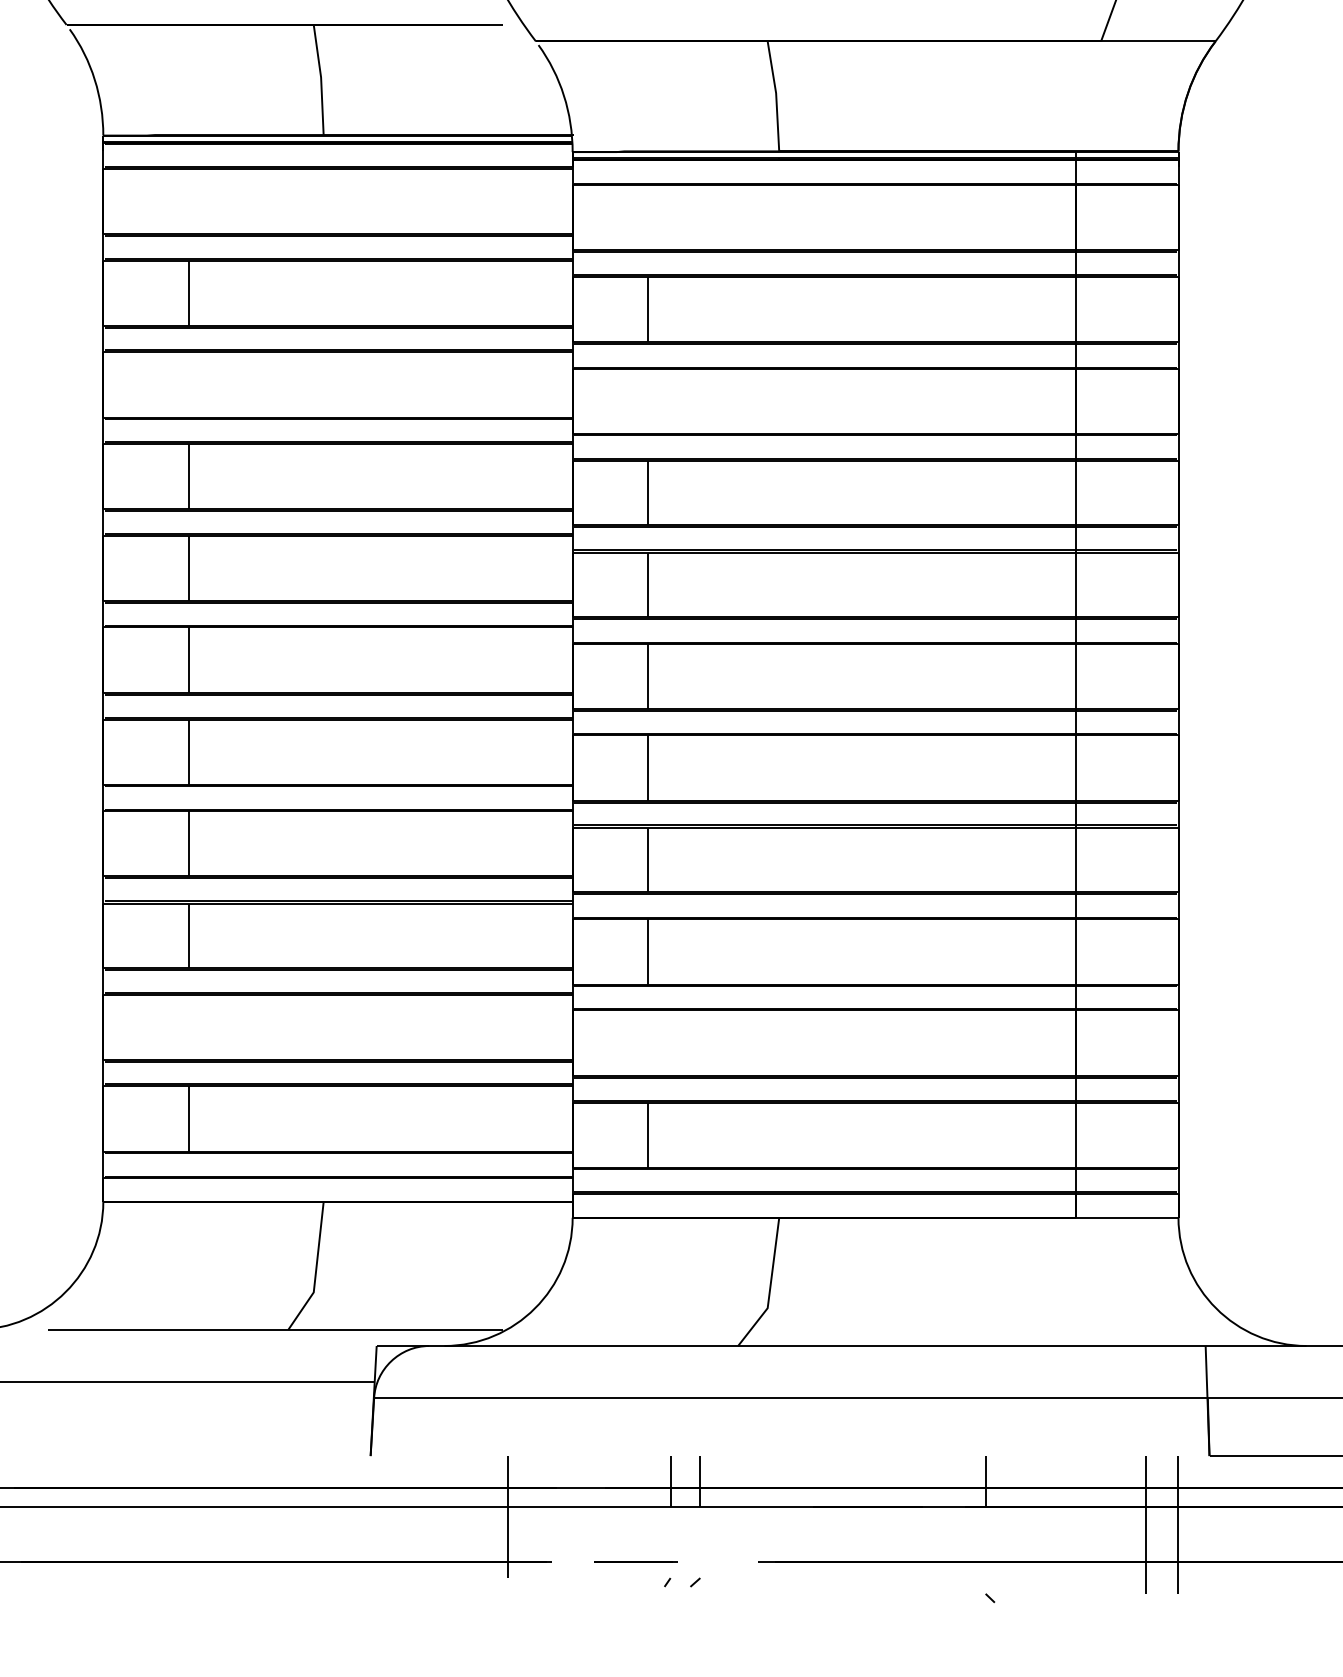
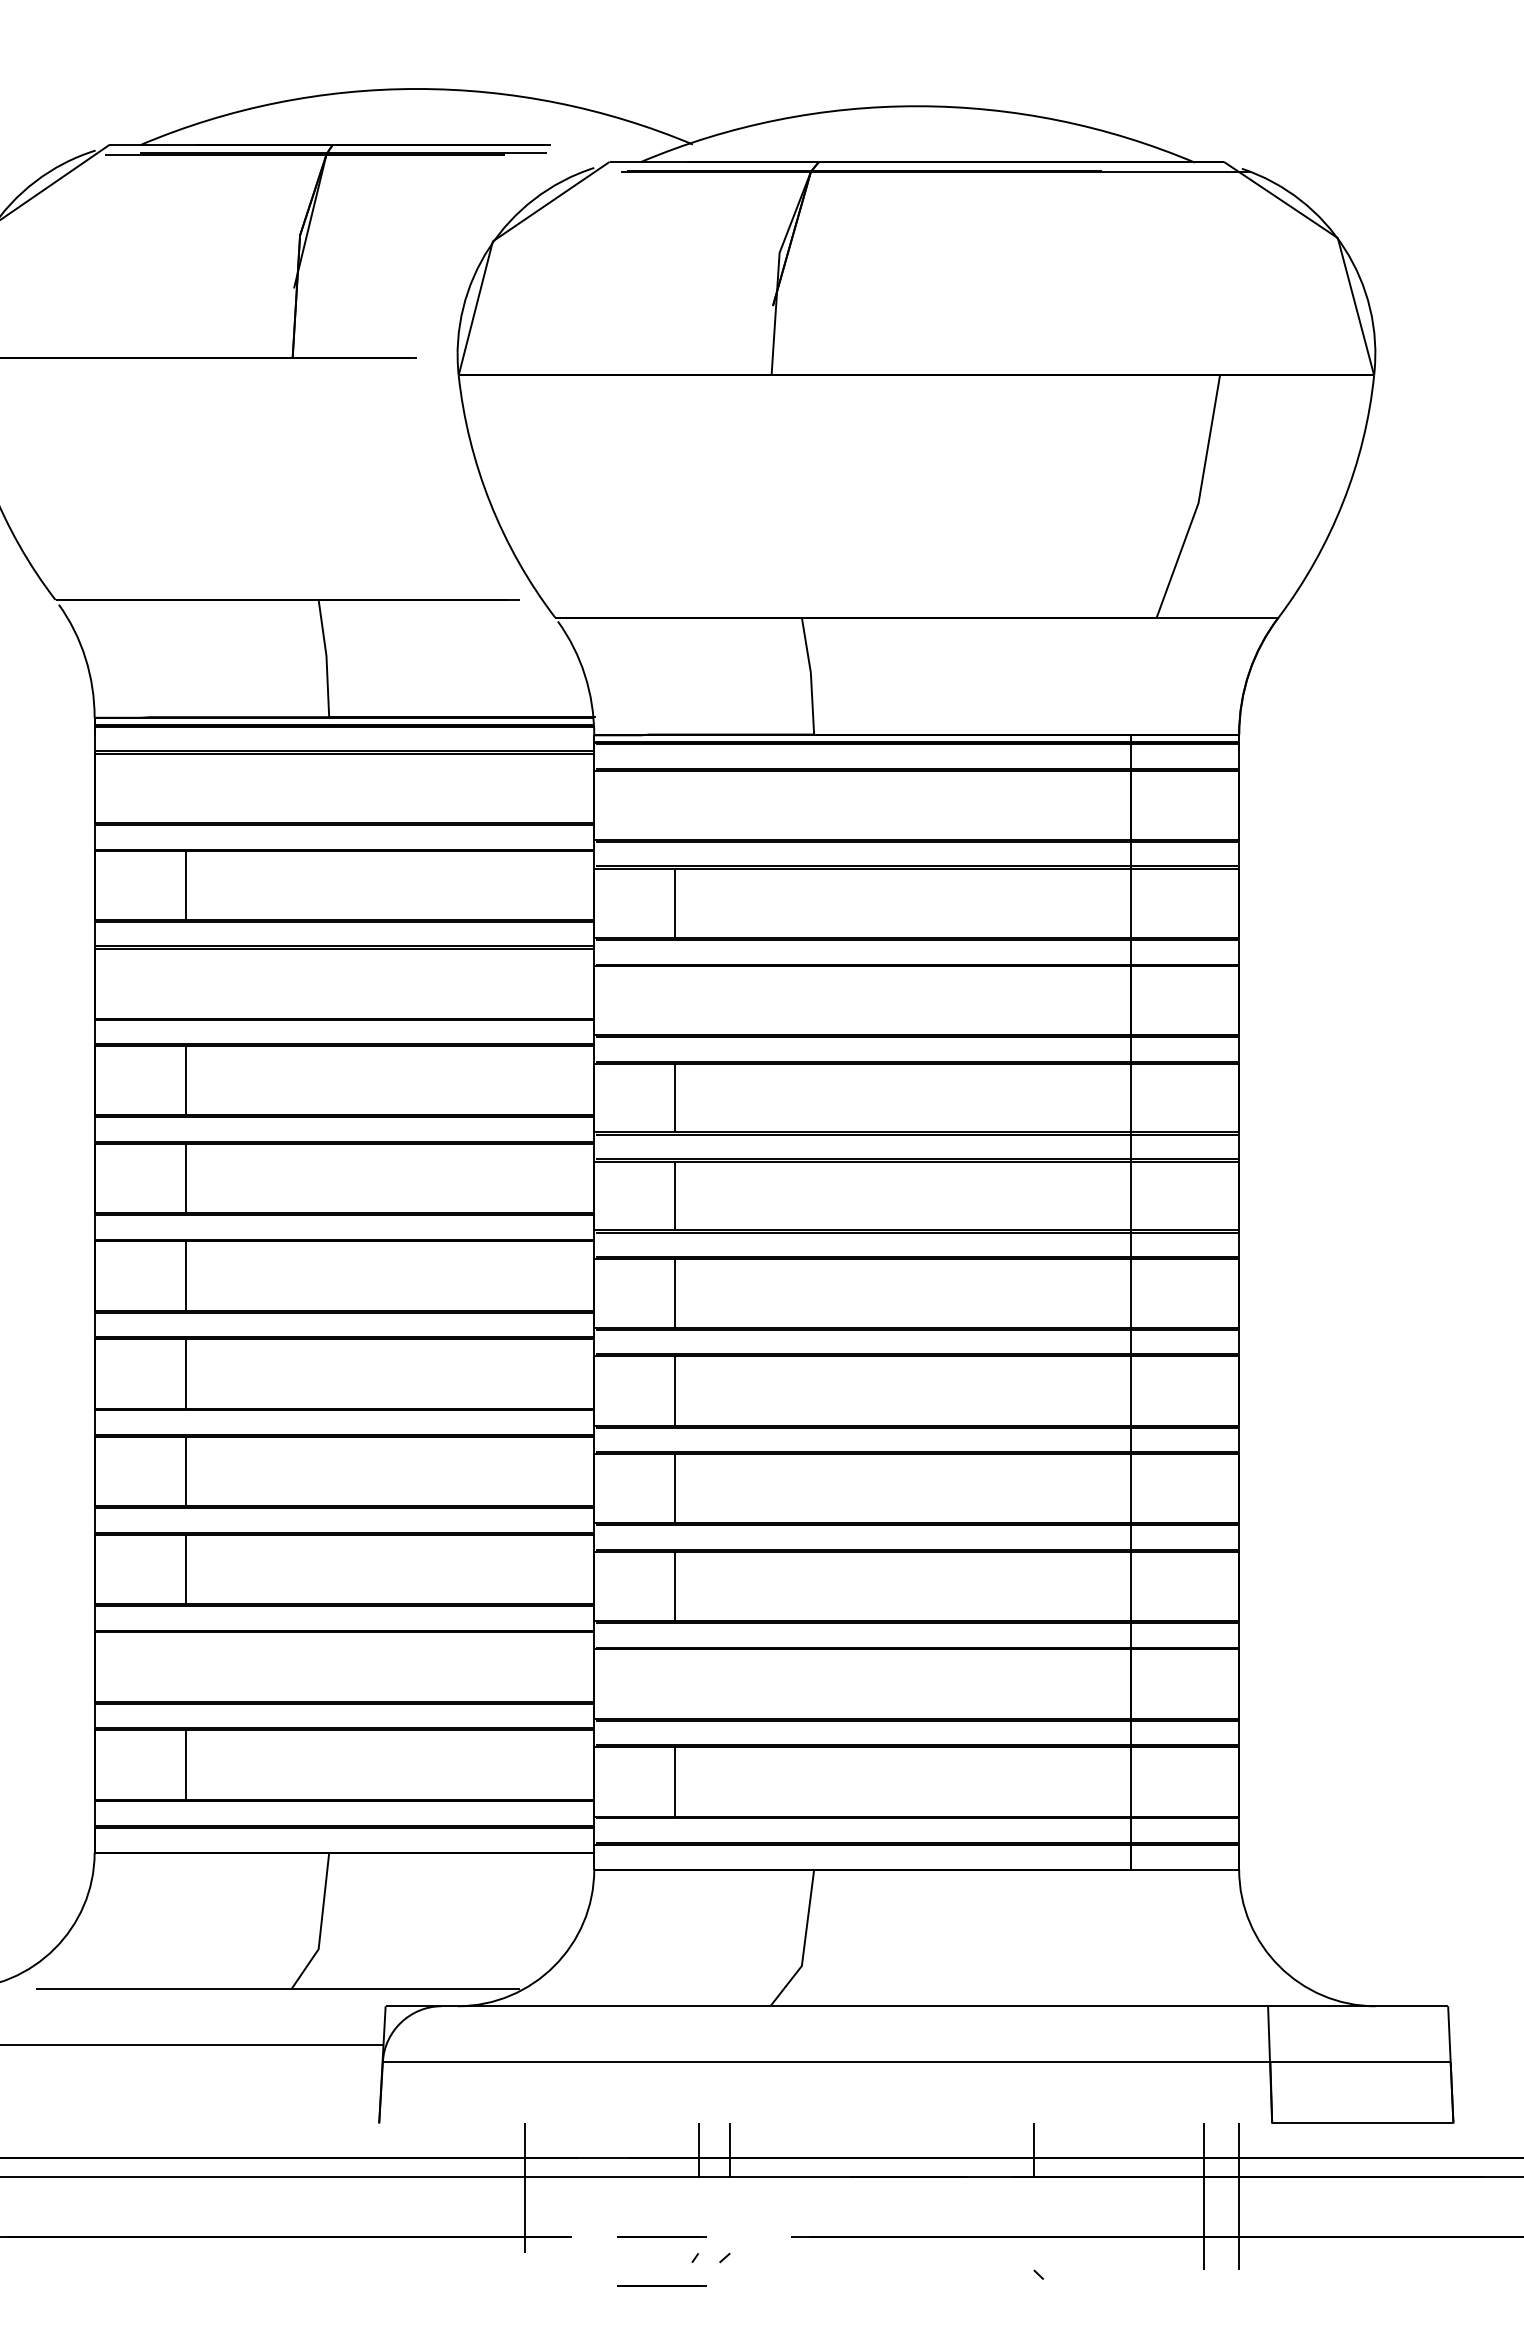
line: (635, 1608) -> (661, 2285), added

